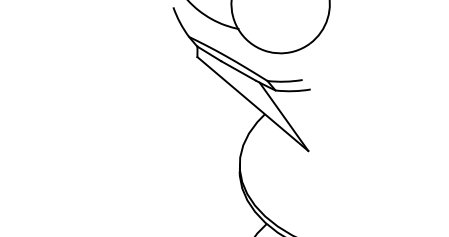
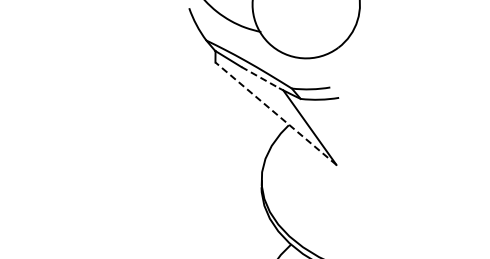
line: (238, 70) -> (260, 77), solid -> dashed
line: (252, 103) -> (275, 113), solid -> dashed

